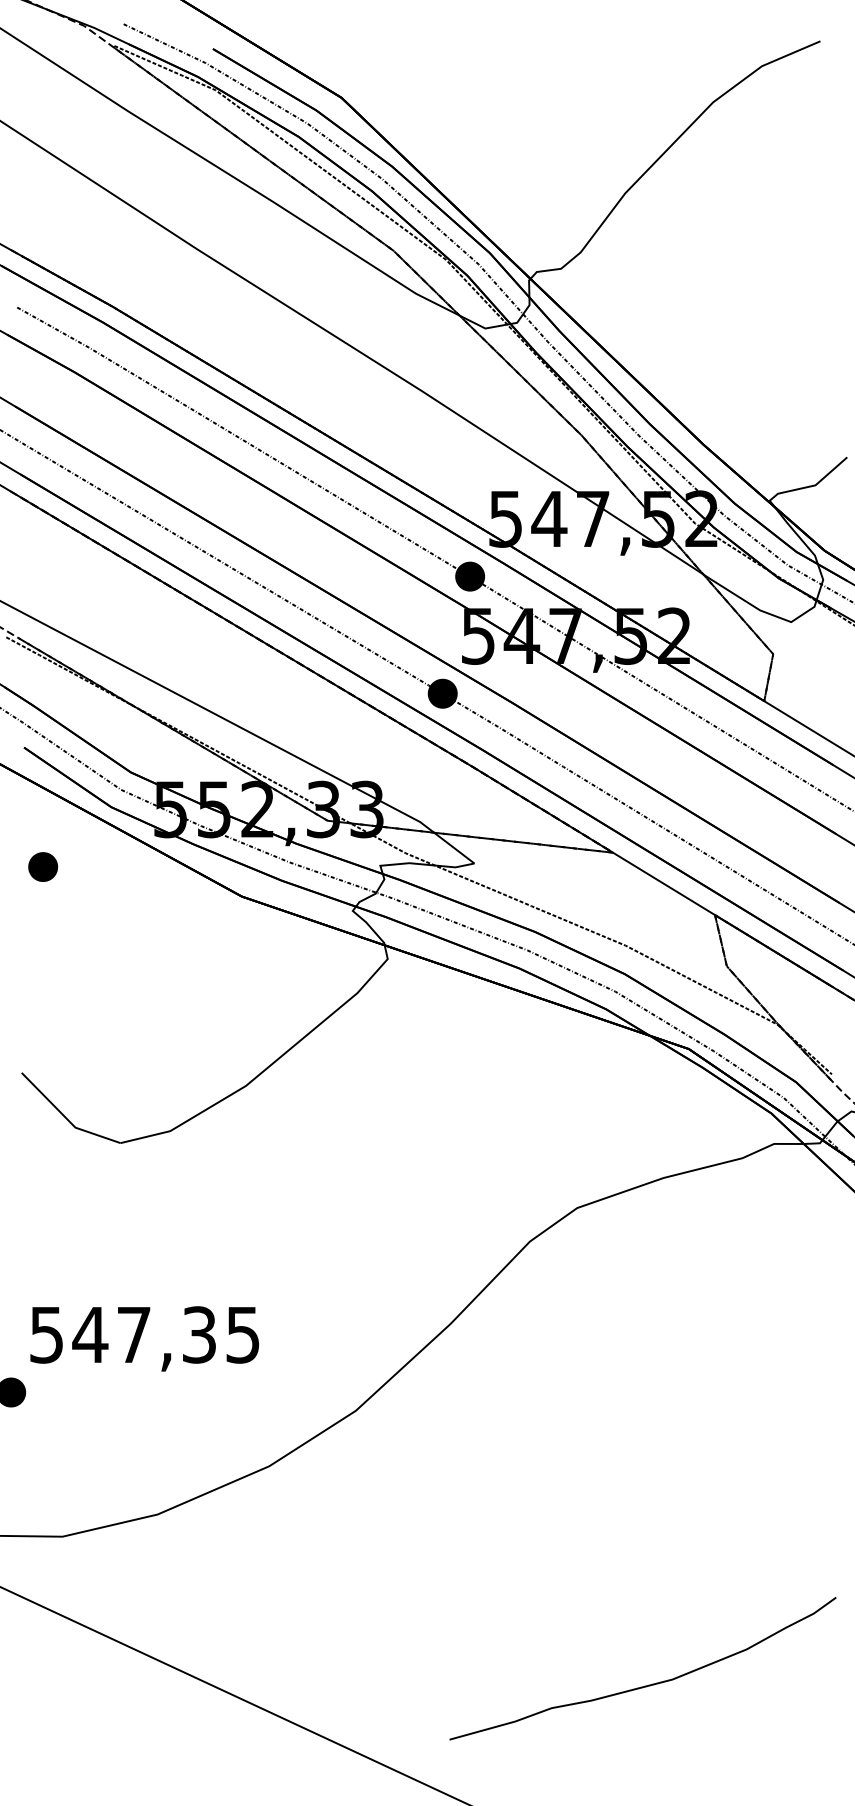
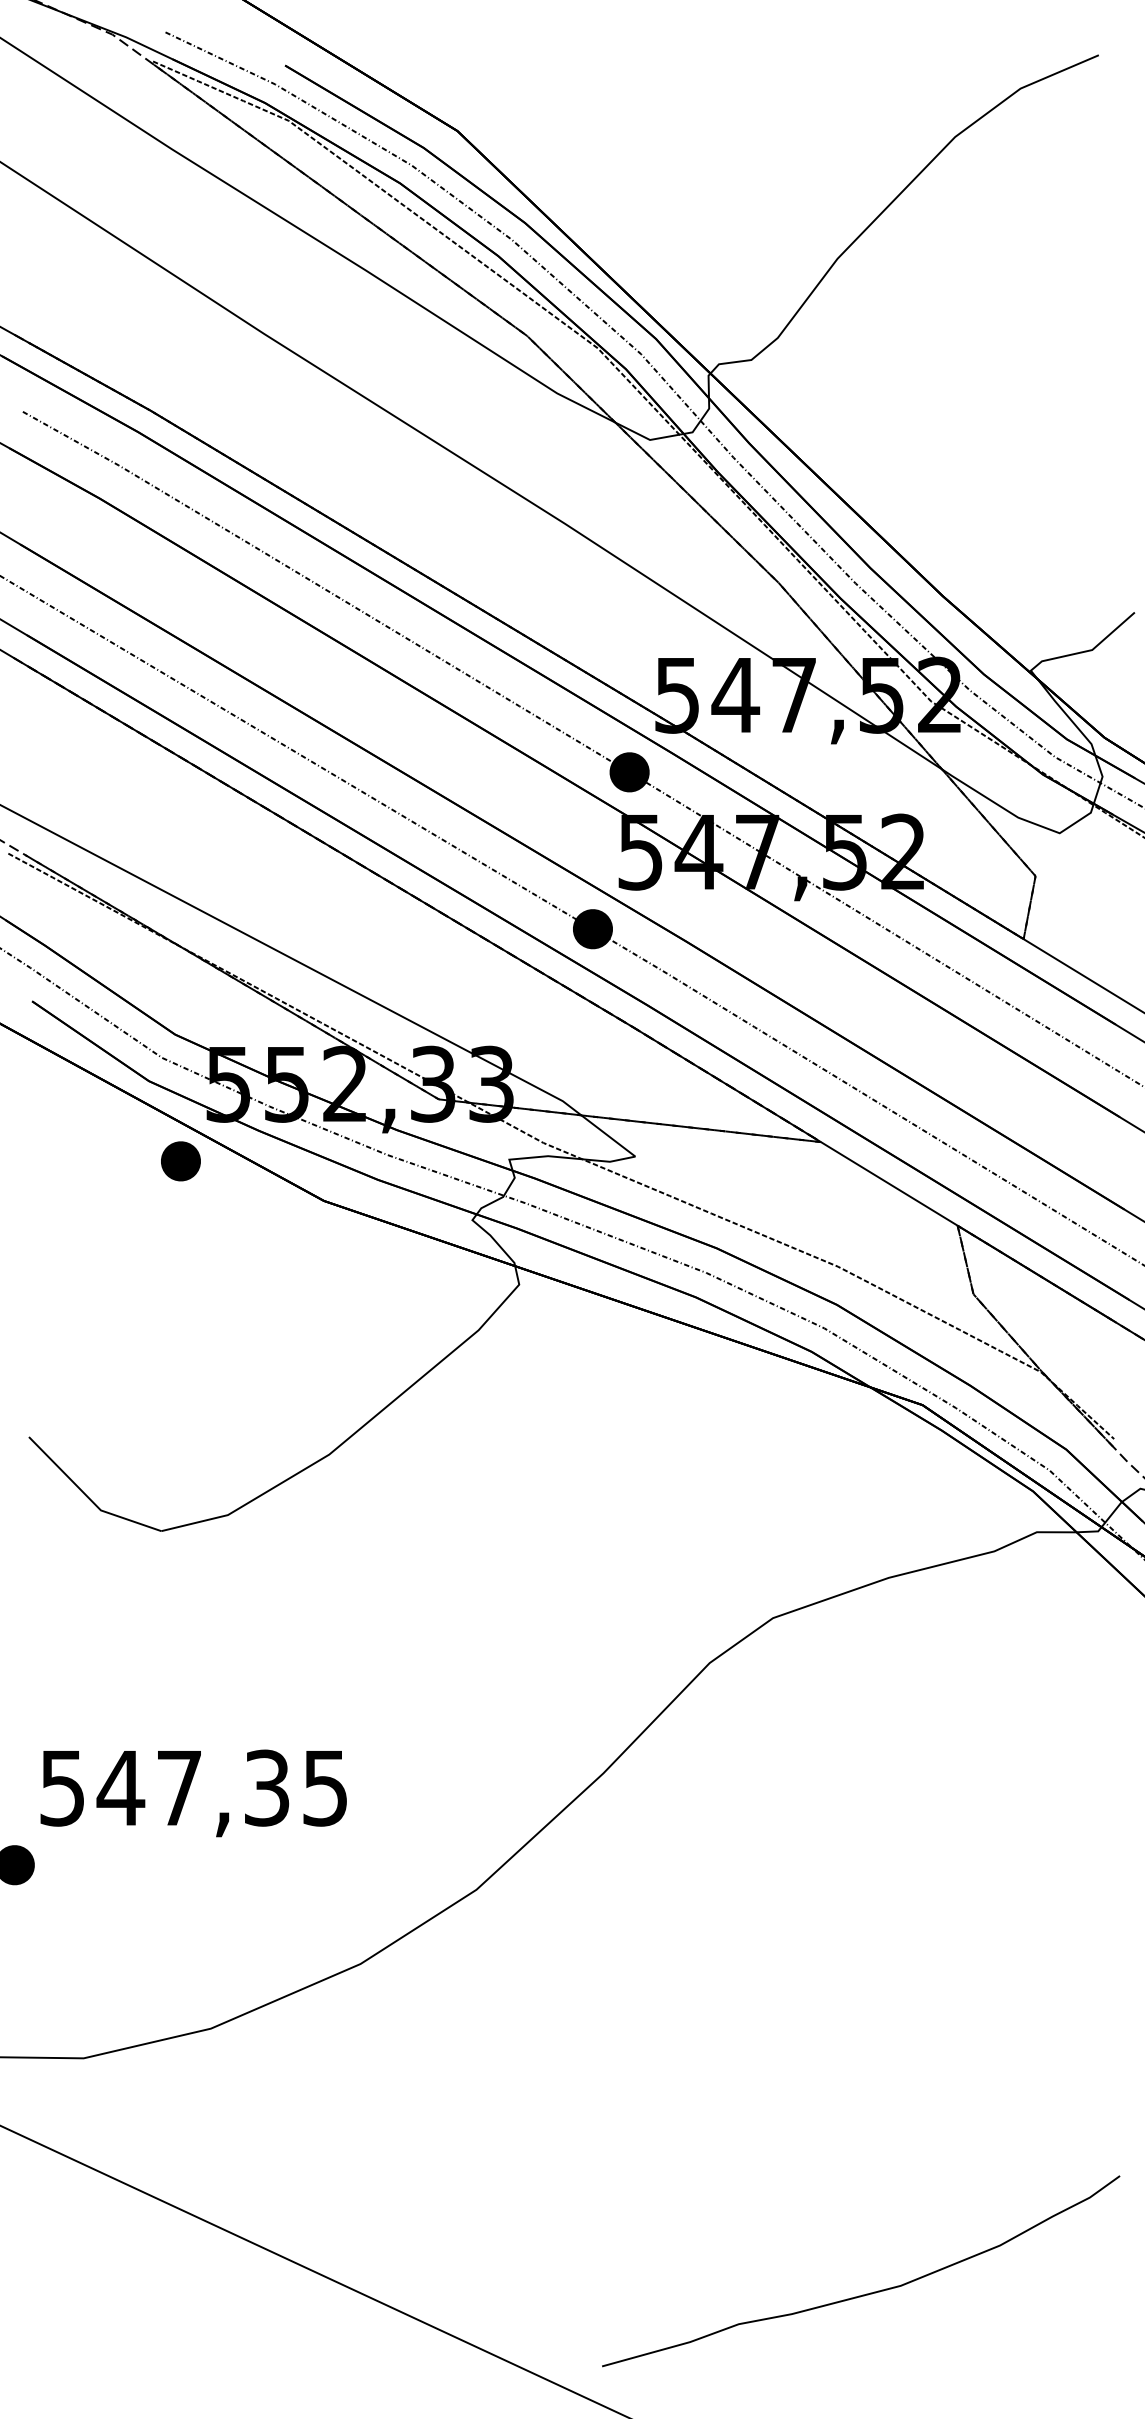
part: (43, 866) -> (181, 1160), moved
curve: (648, 1684) -> (868, 2292), moved

